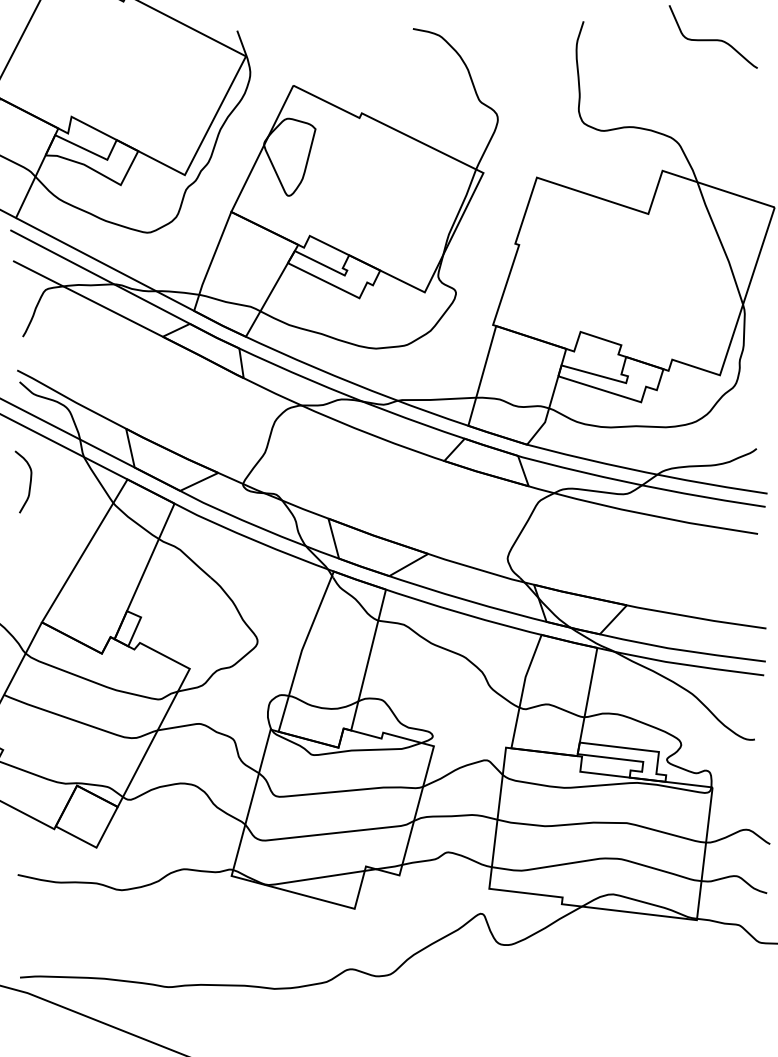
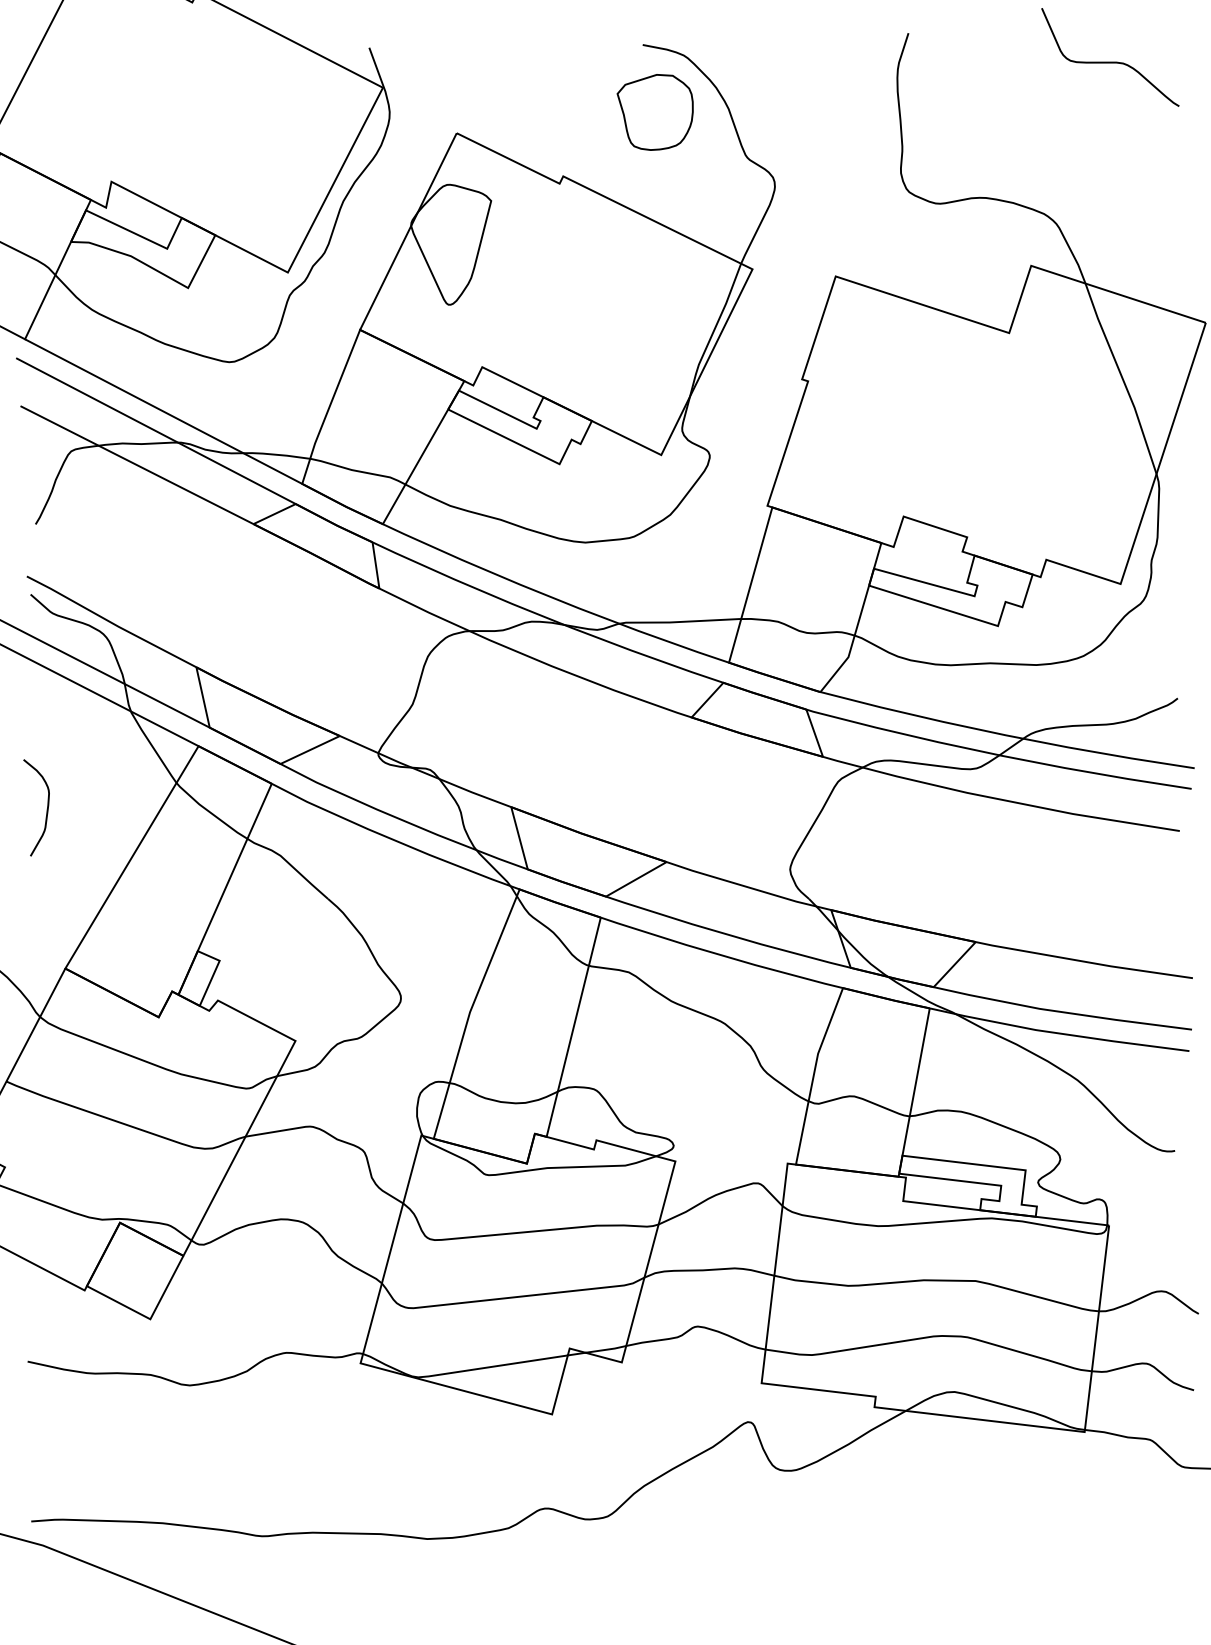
part: (420, 72) -> (654, 112), added
curve: (29, 481) -> (46, 806), moved

